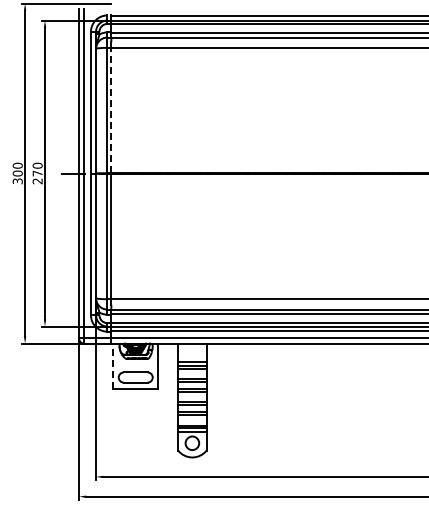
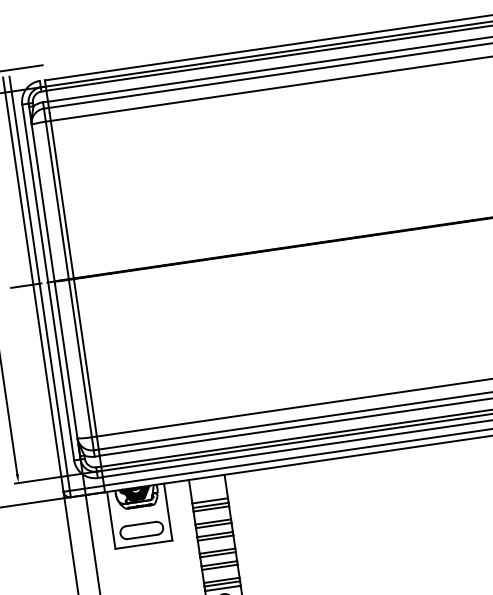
line: (111, 110) -> (62, 199), dashed -> solid
line: (113, 366) -> (111, 520), dashed -> solid

